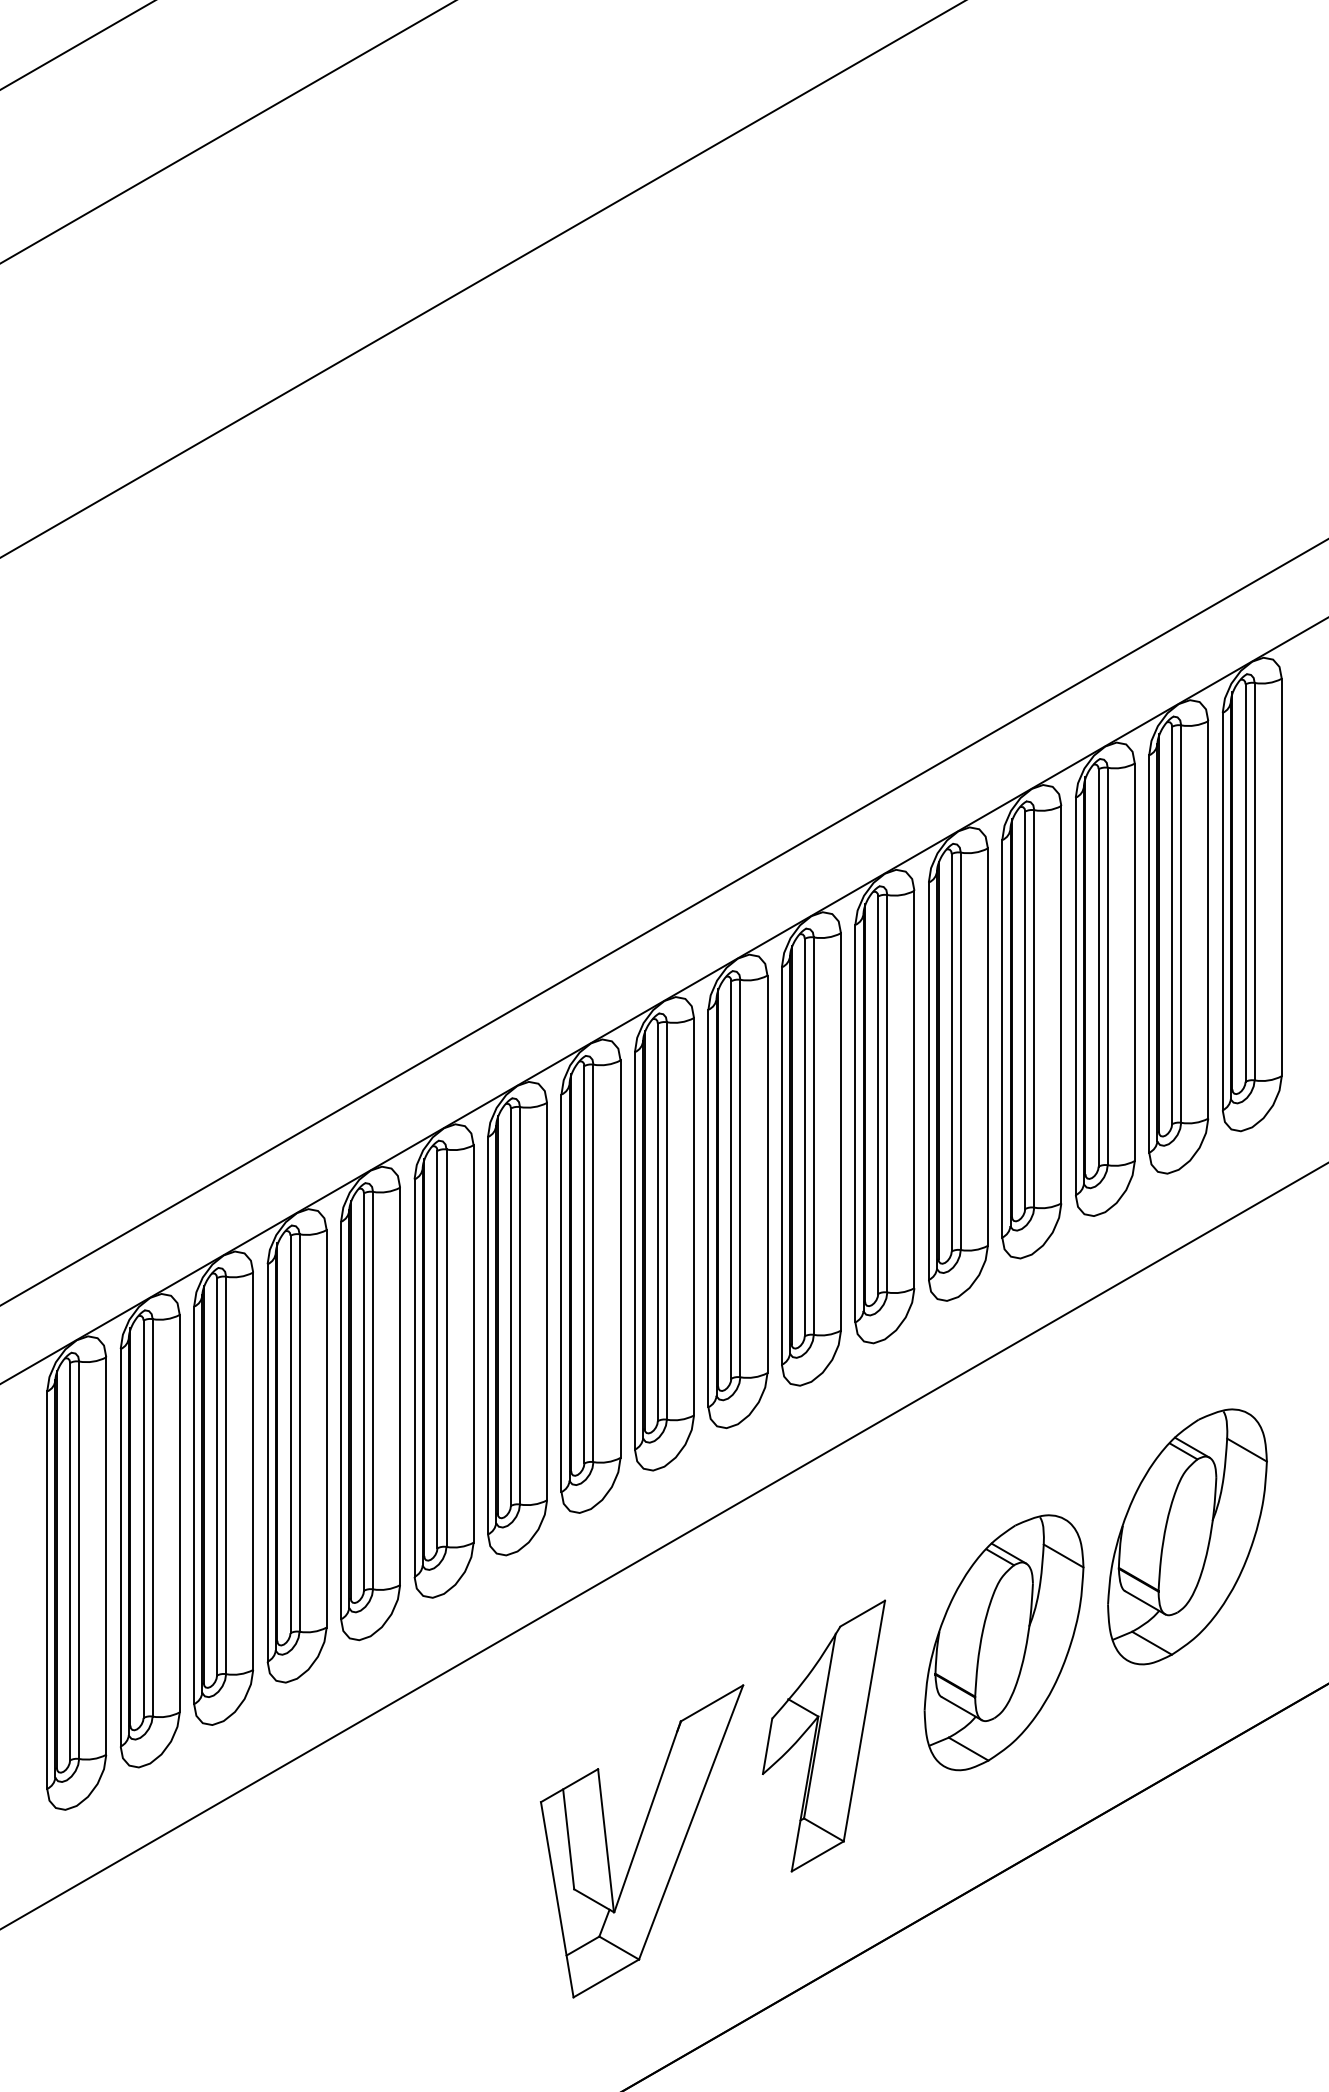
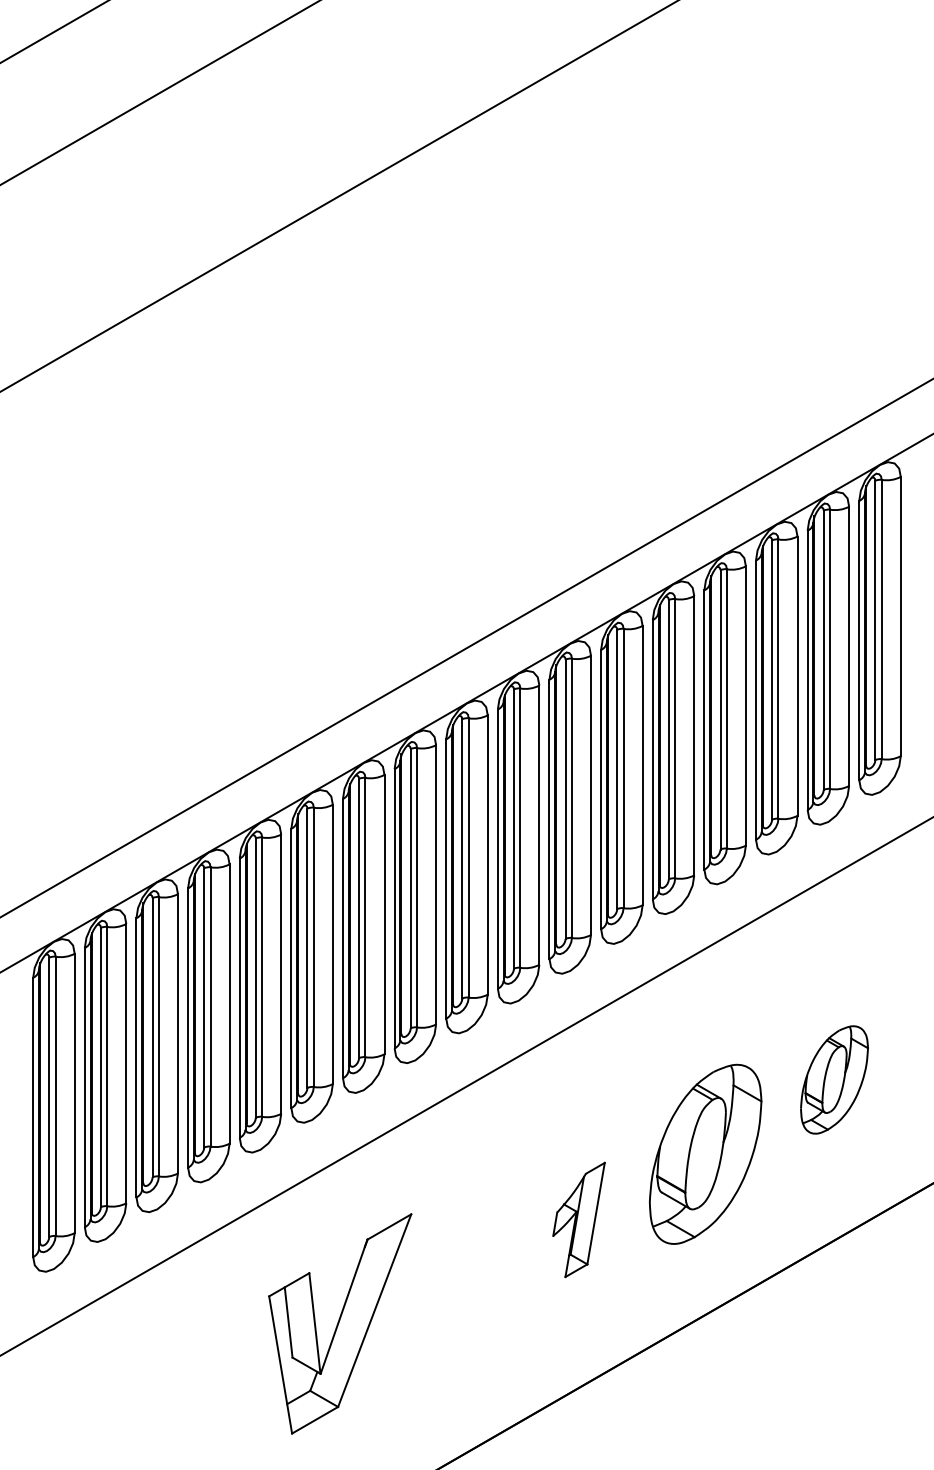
part: (1187, 1536) -> (834, 1079), size x0.6
part: (823, 1735) -> (578, 1219), size x0.6
part: (642, 1840) -> (340, 1323), moved

